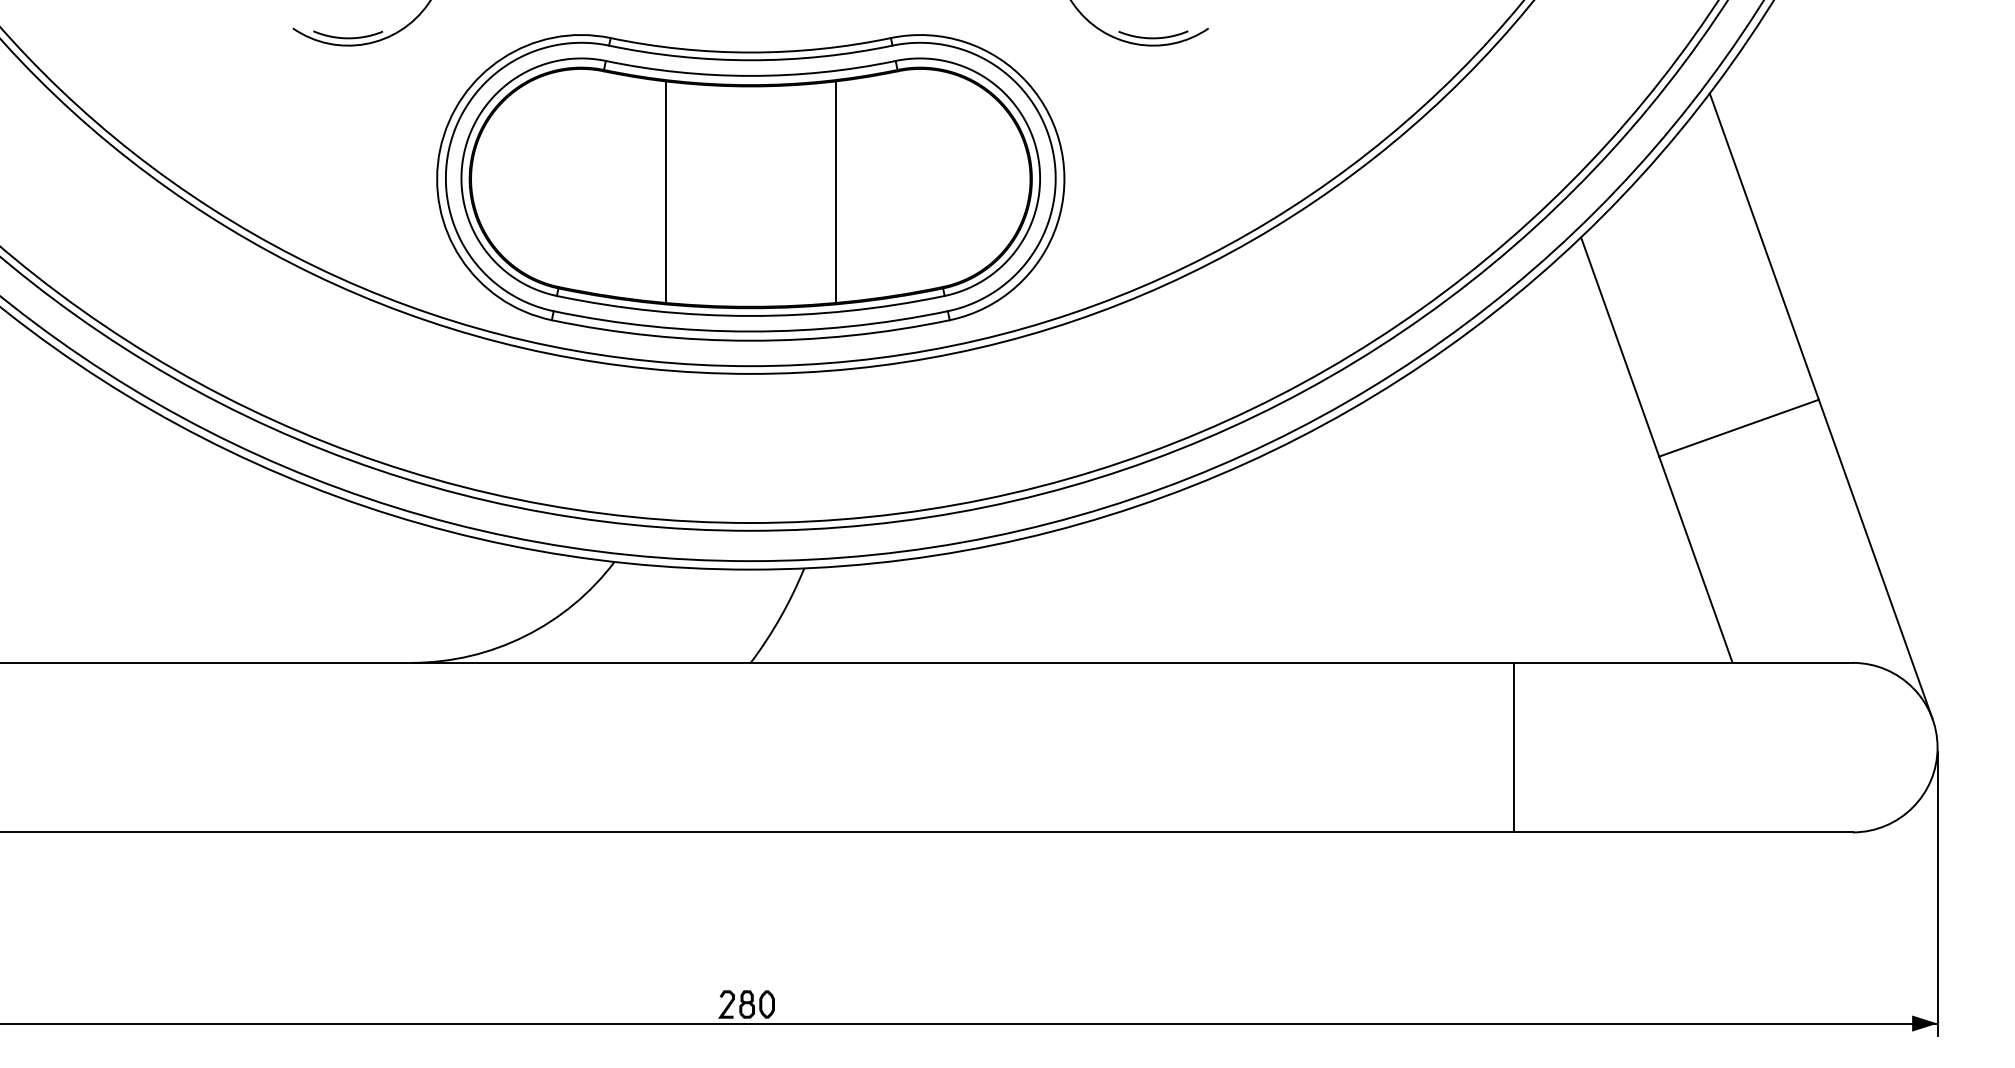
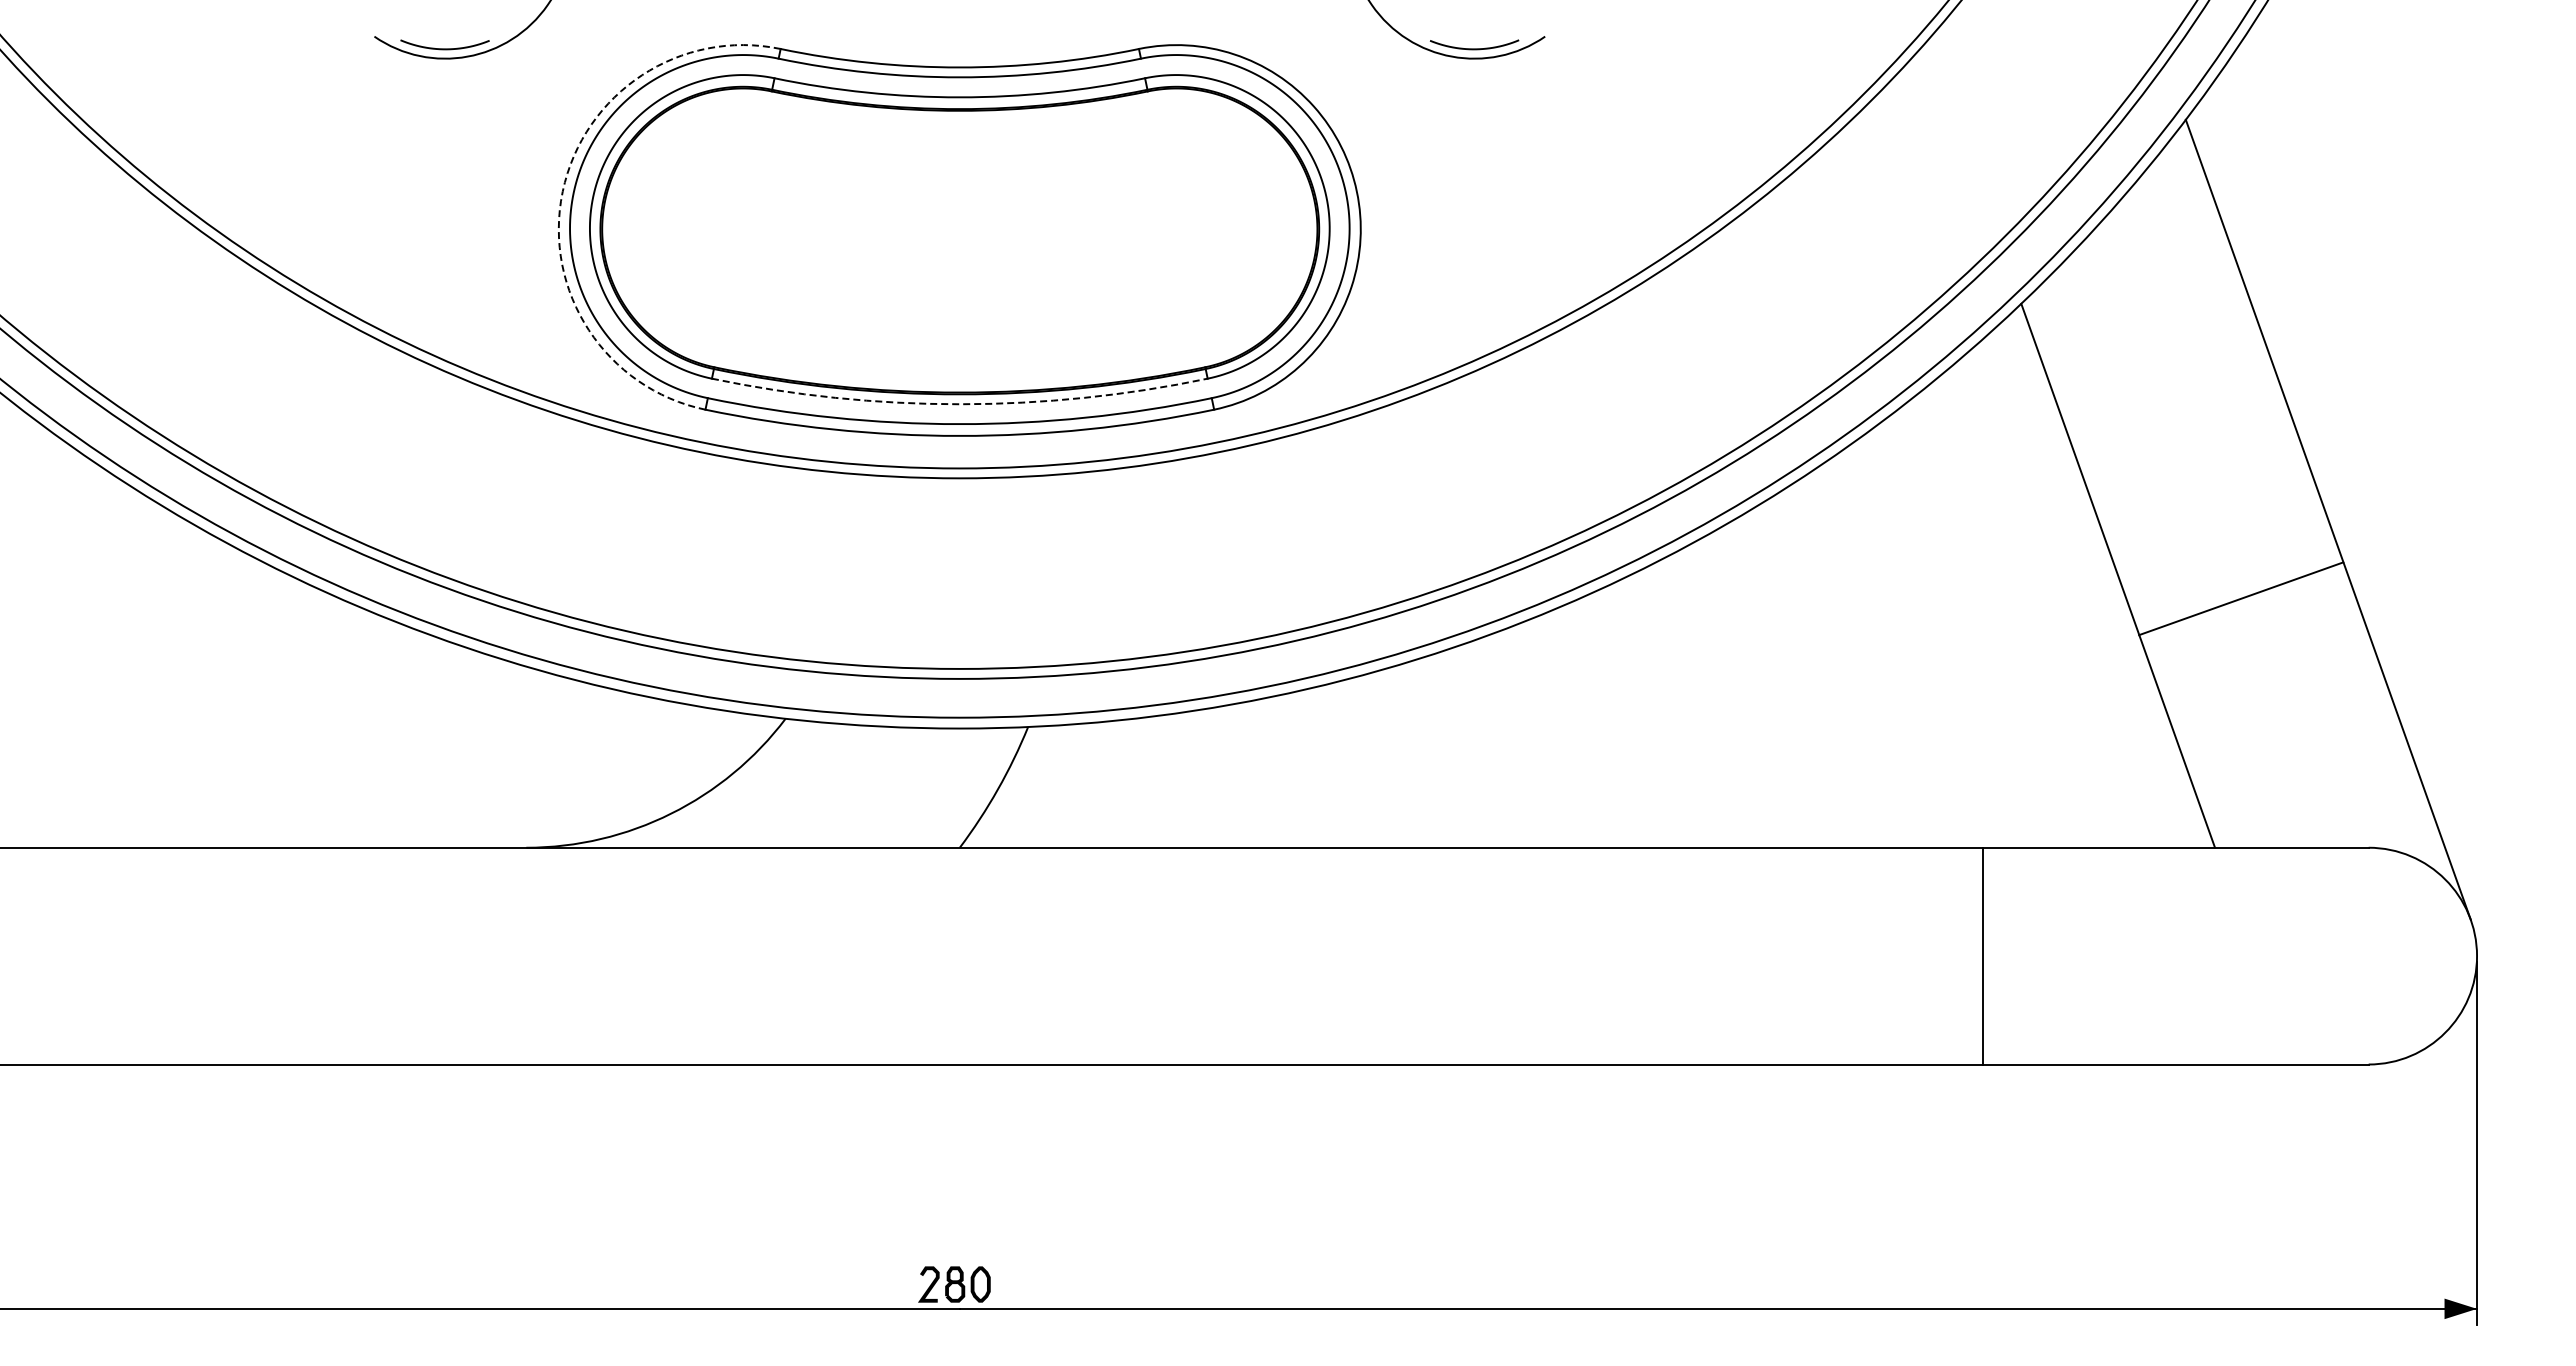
arc: (440, 149) -> (562, 191), solid -> dashed
line: (666, 191) -> (851, 245), removed
line: (835, 191) -> (1068, 245), removed
arc: (750, 316) -> (959, 404), solid -> dashed
line: (1739, 428) -> (2241, 598), moved
line: (1513, 747) -> (1983, 955), moved

